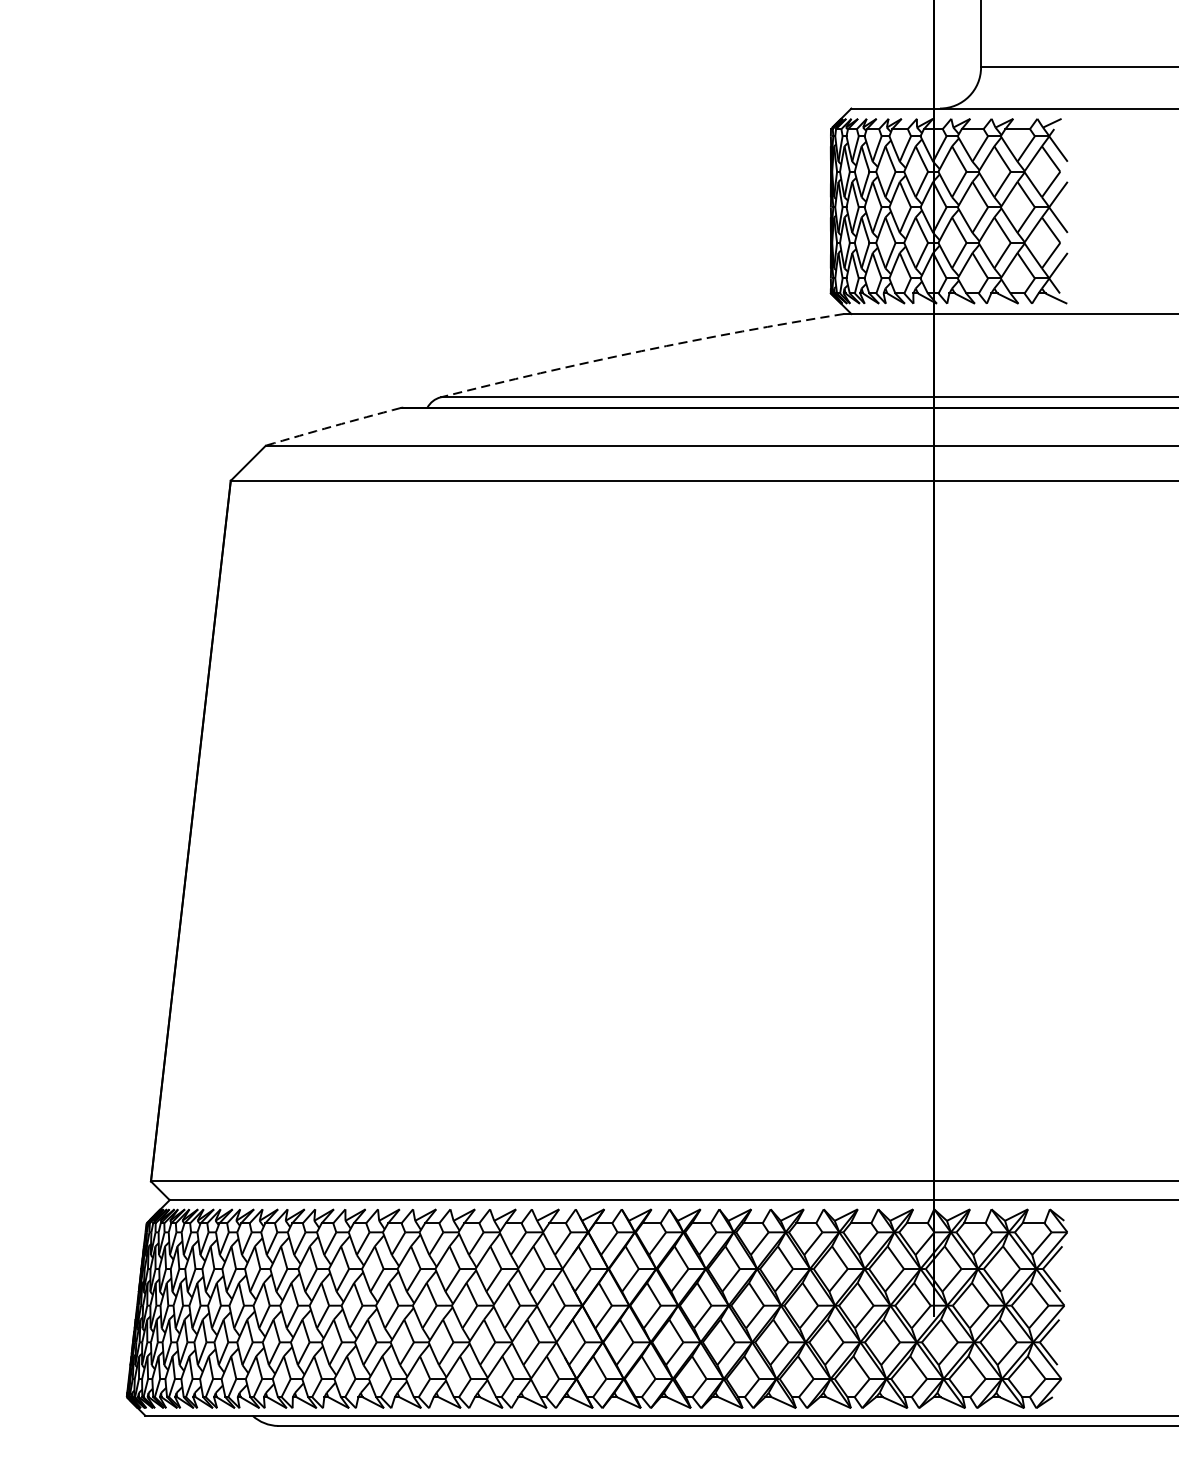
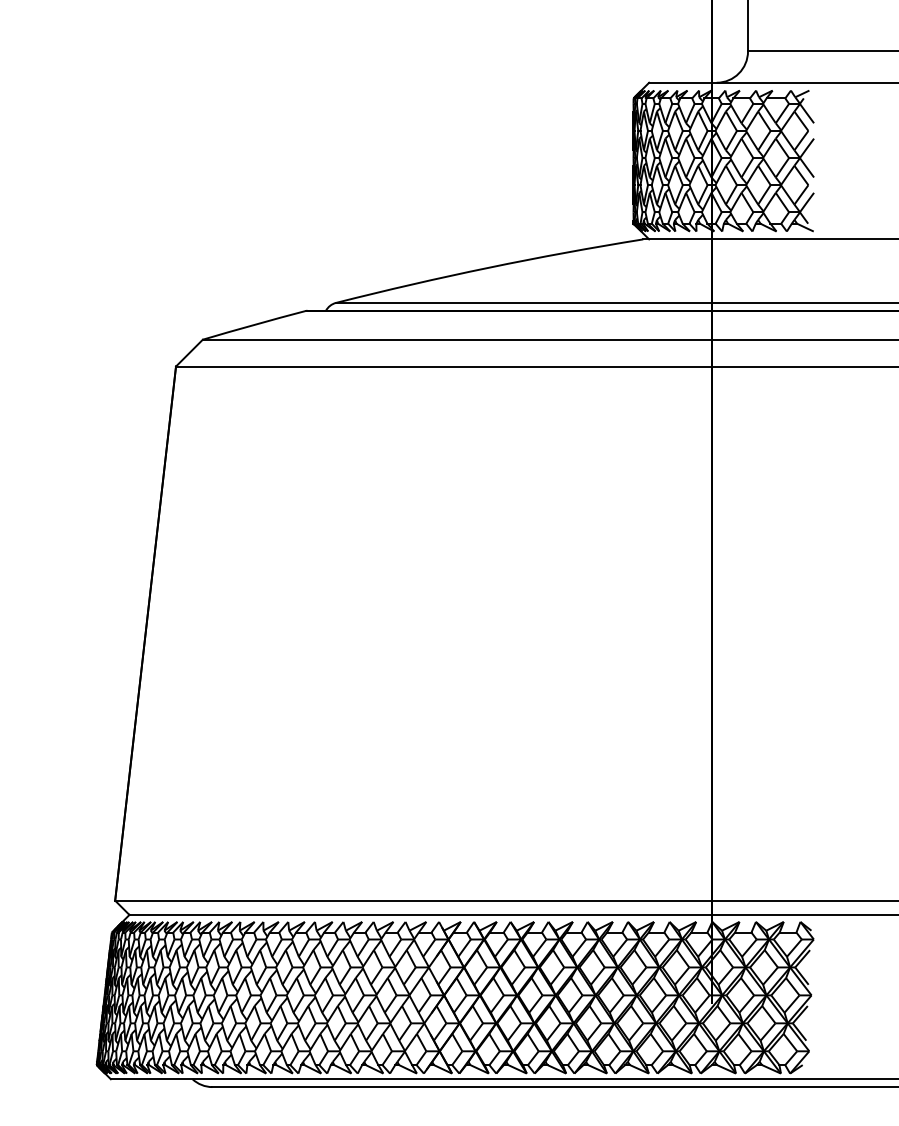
arc: (640, 350) -> (488, 267), dashed -> solid
arc: (333, 426) -> (254, 325), dashed -> solid

